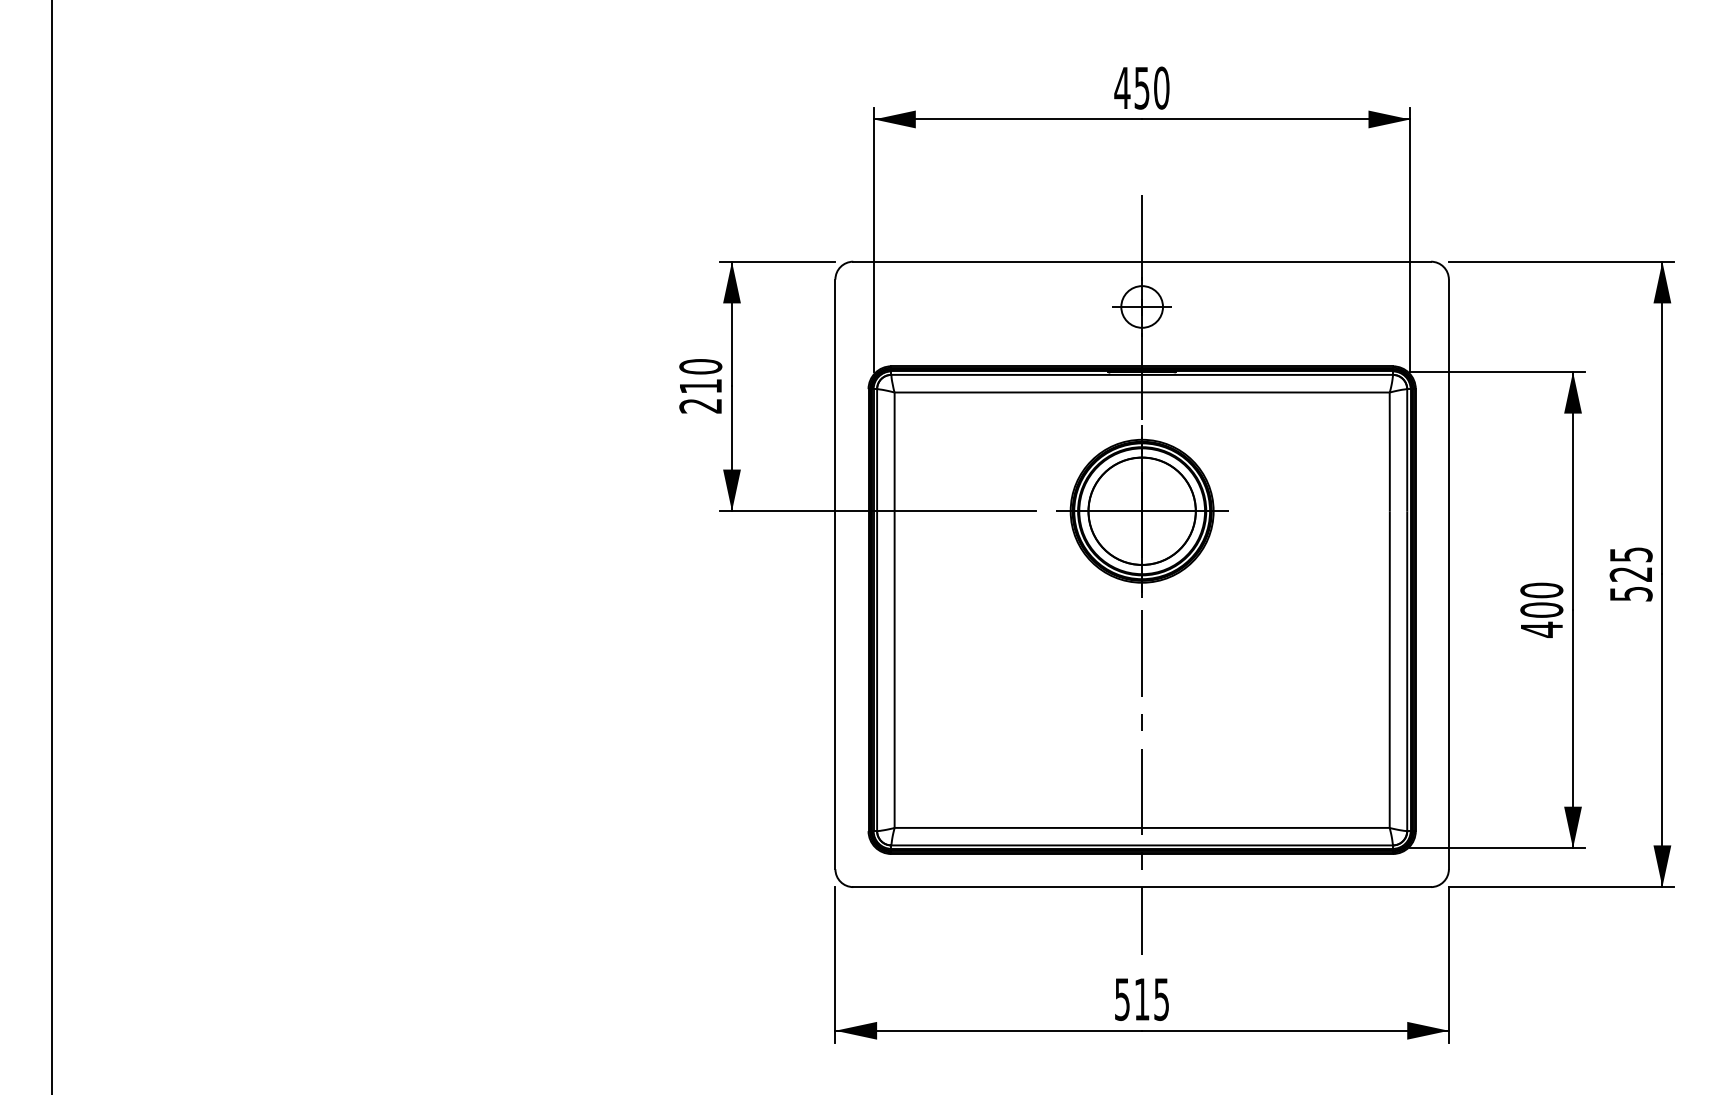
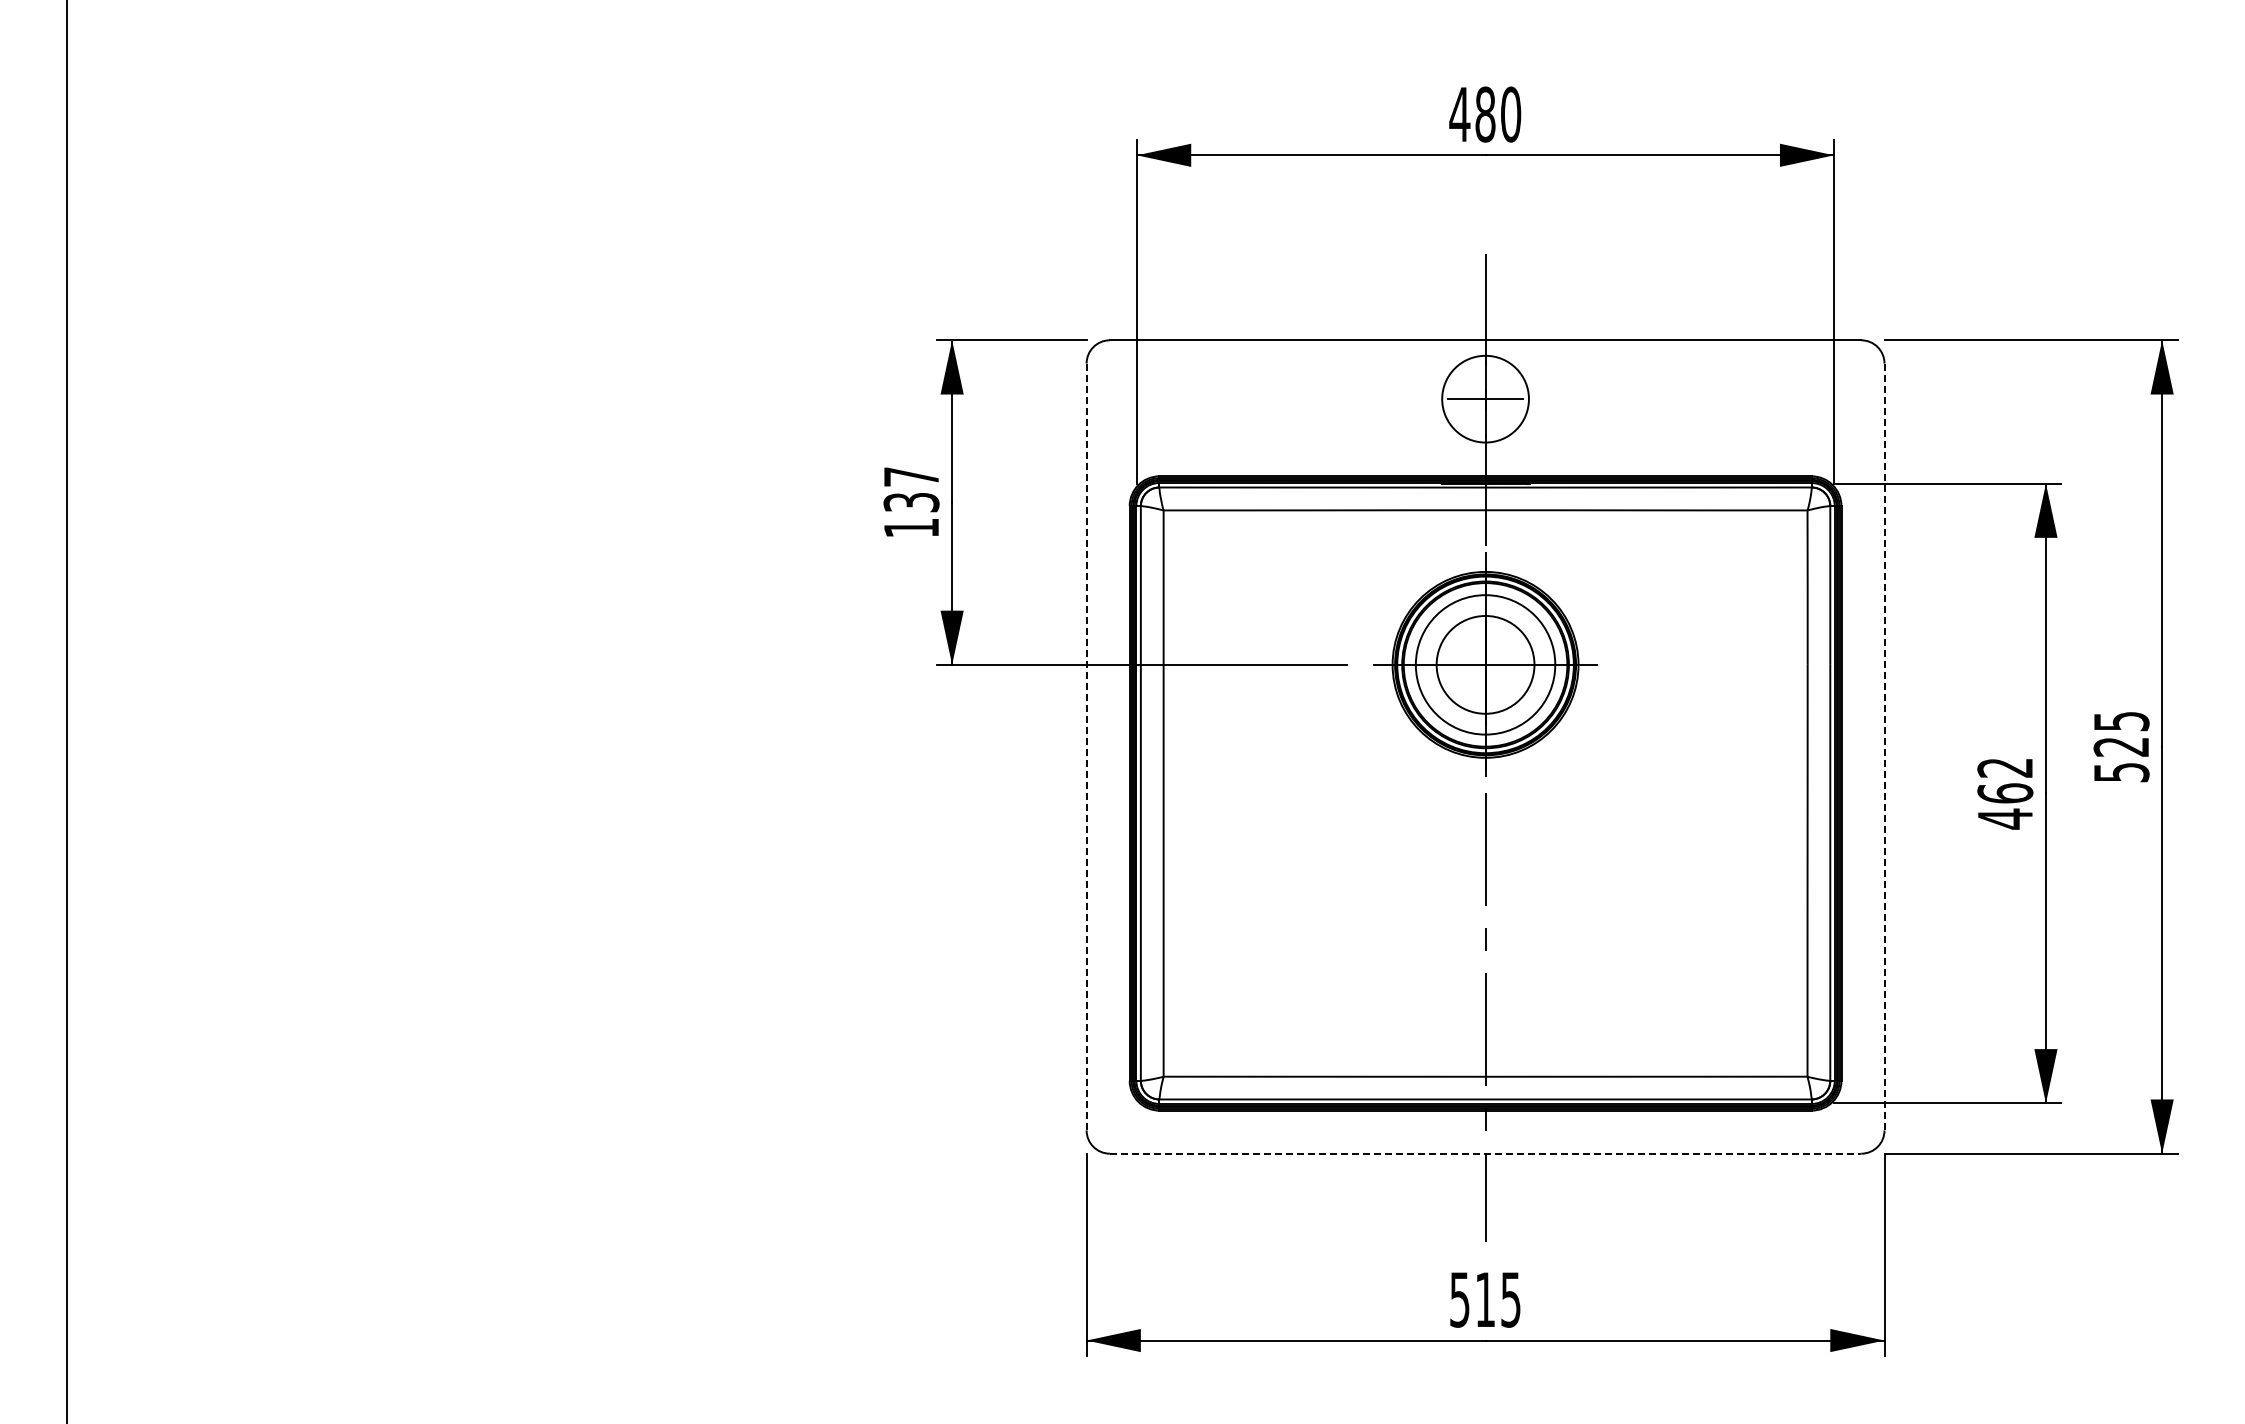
text: (1142, 88) -> (1485, 114), 450 -> 480
circle: (1142, 307) -> (1485, 399), size x1.6
text: (700, 385) -> (911, 501), 210 -> 137
circle: (1142, 510) -> (1485, 664), size x0.7
line: (835, 574) -> (1086, 747), solid -> dashed
line: (1448, 574) -> (1884, 746), solid -> dashed
text: (1541, 600) -> (2005, 780), 400 -> 462
line: (1142, 886) -> (1485, 1153), solid -> dashed

